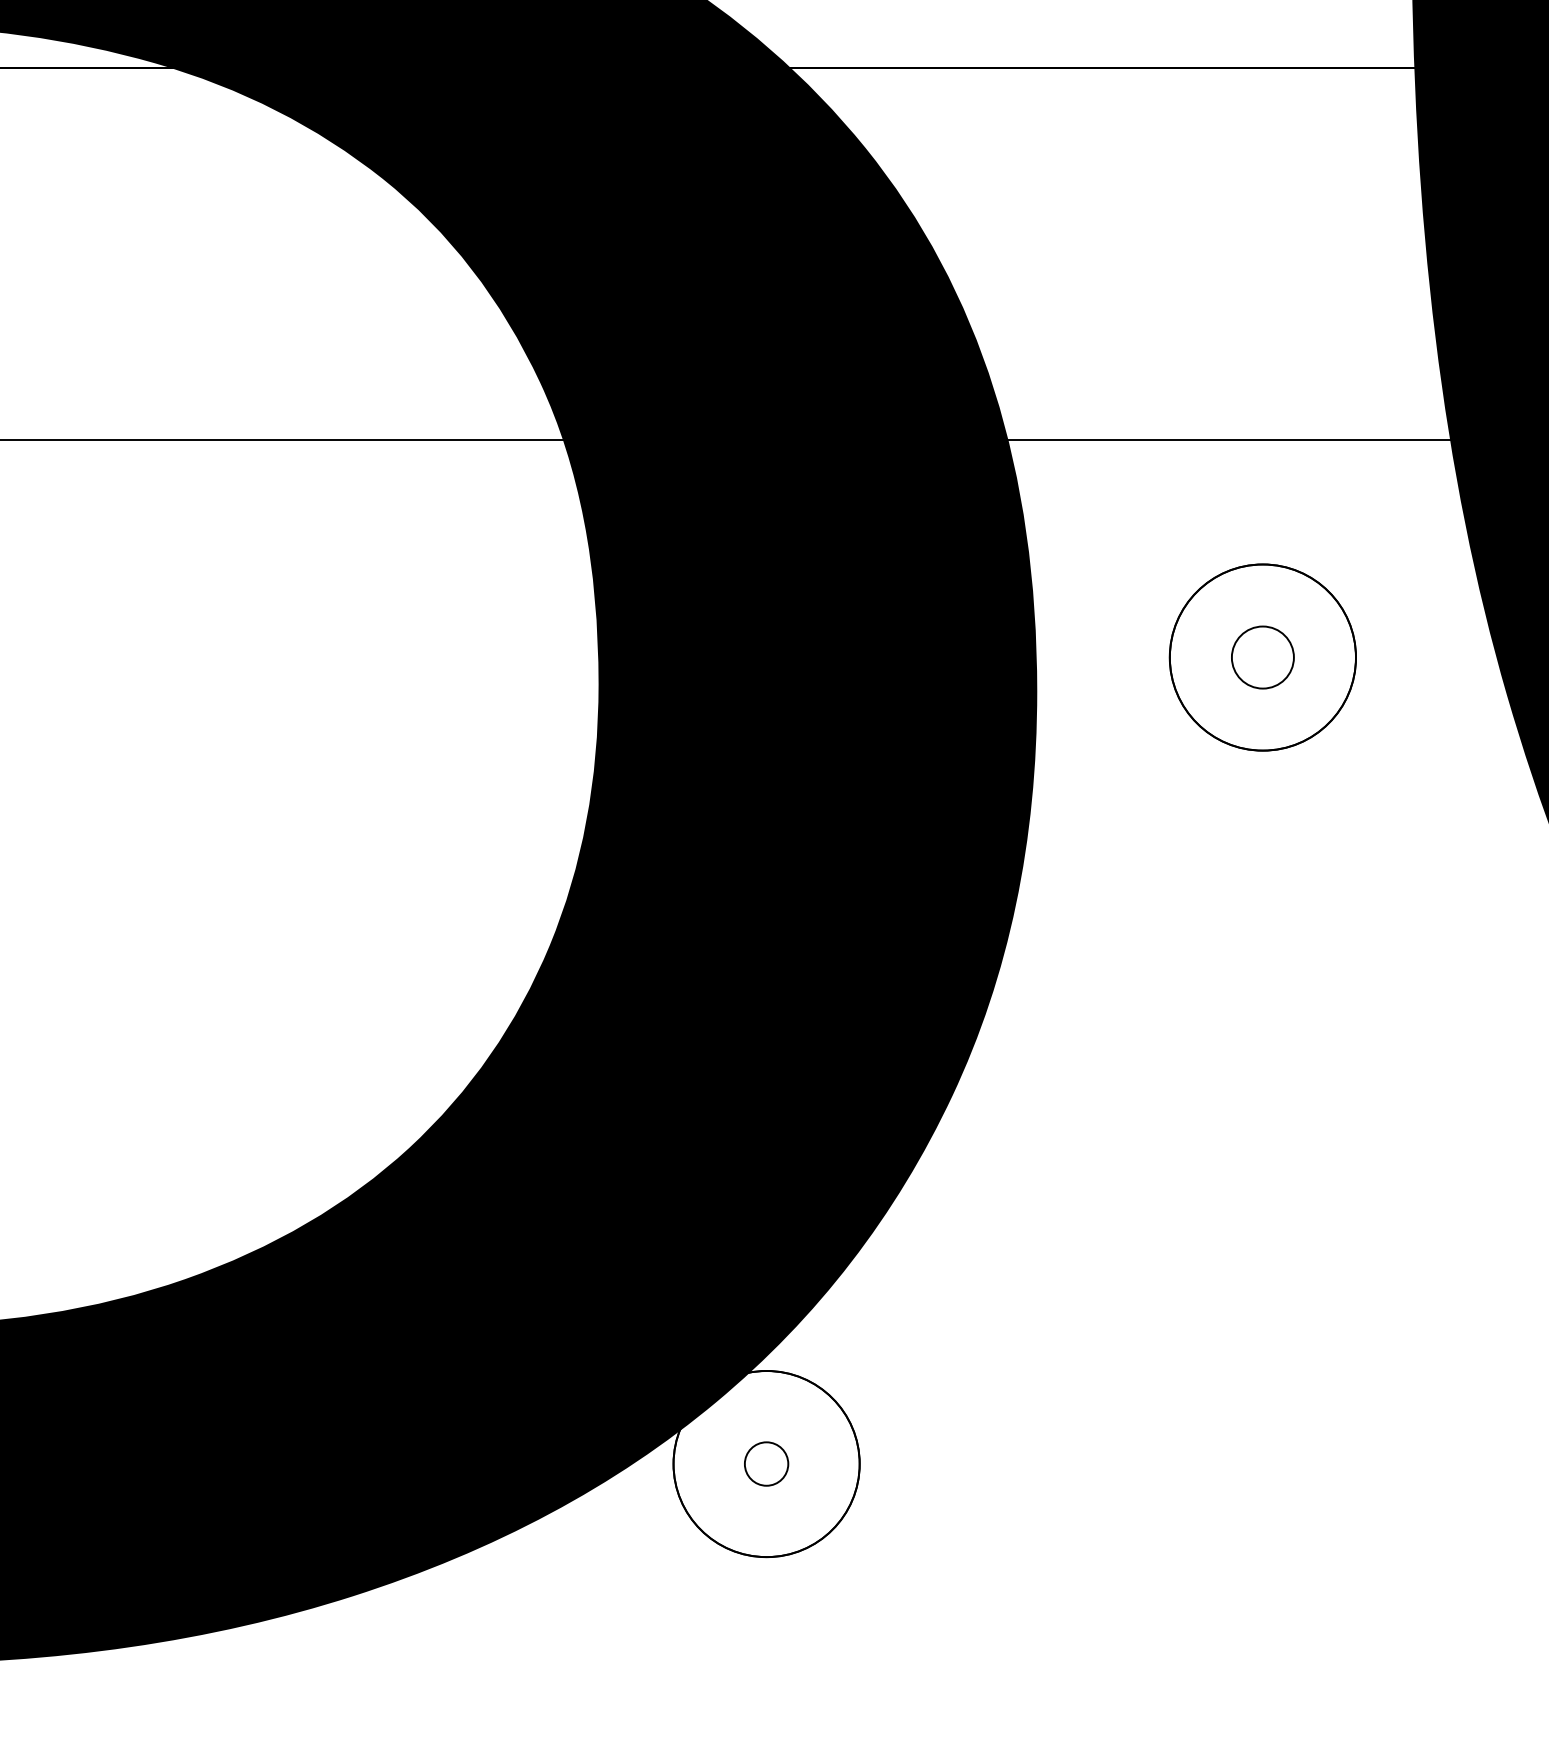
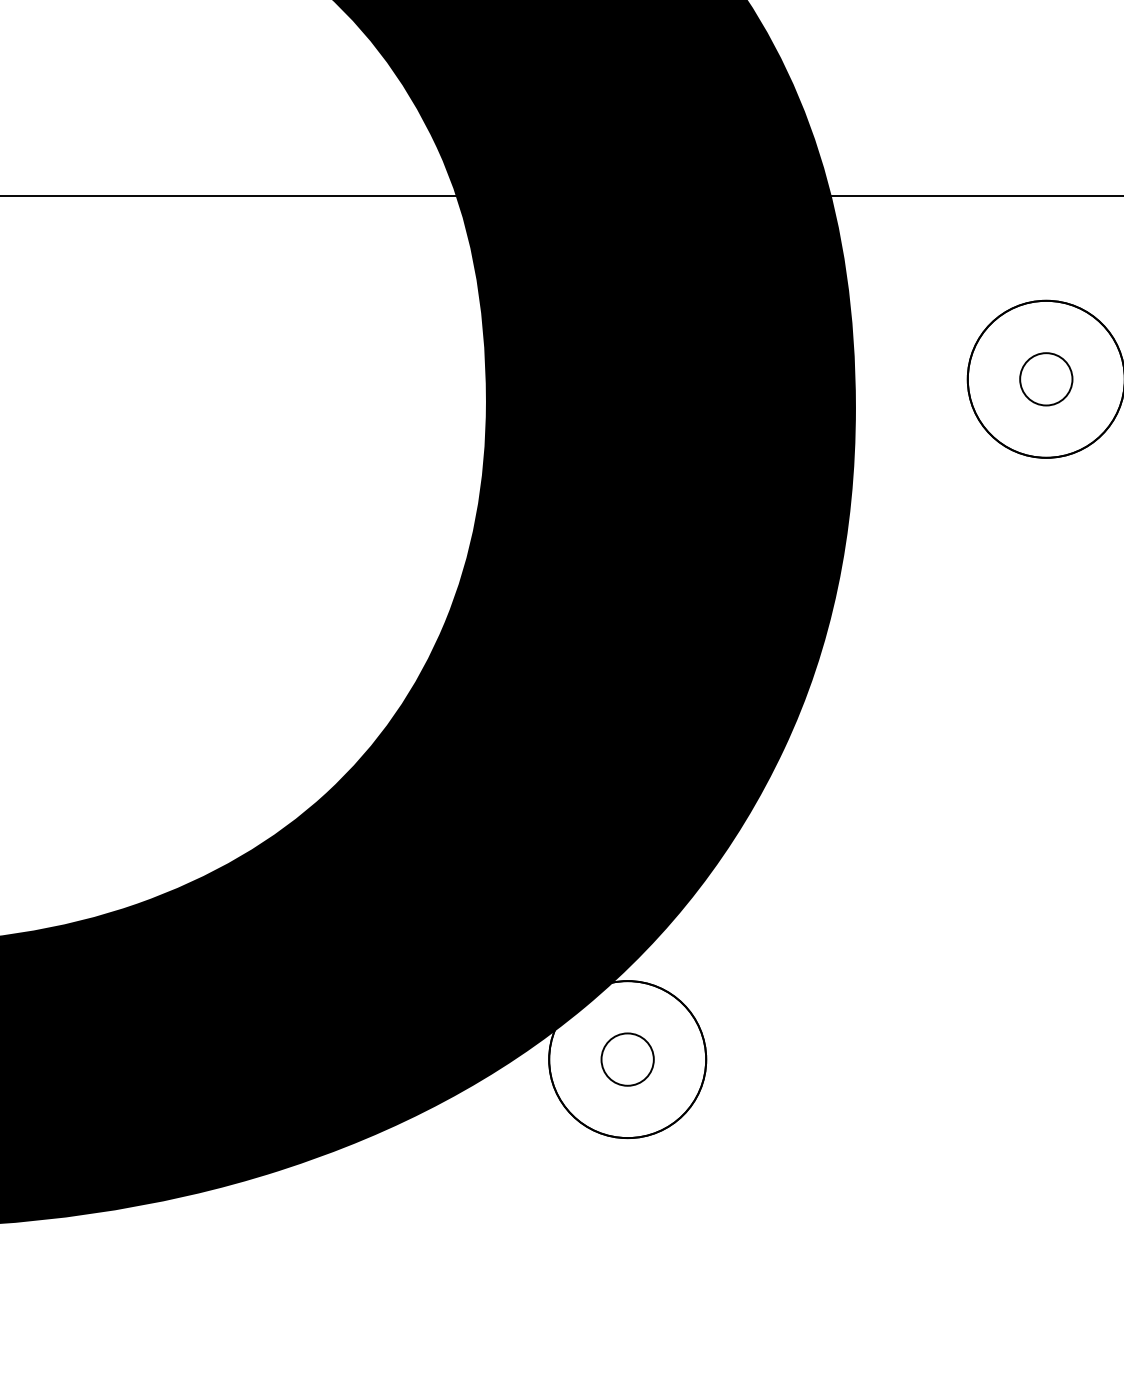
part: (766, 1463) -> (627, 1059), size x1.43

